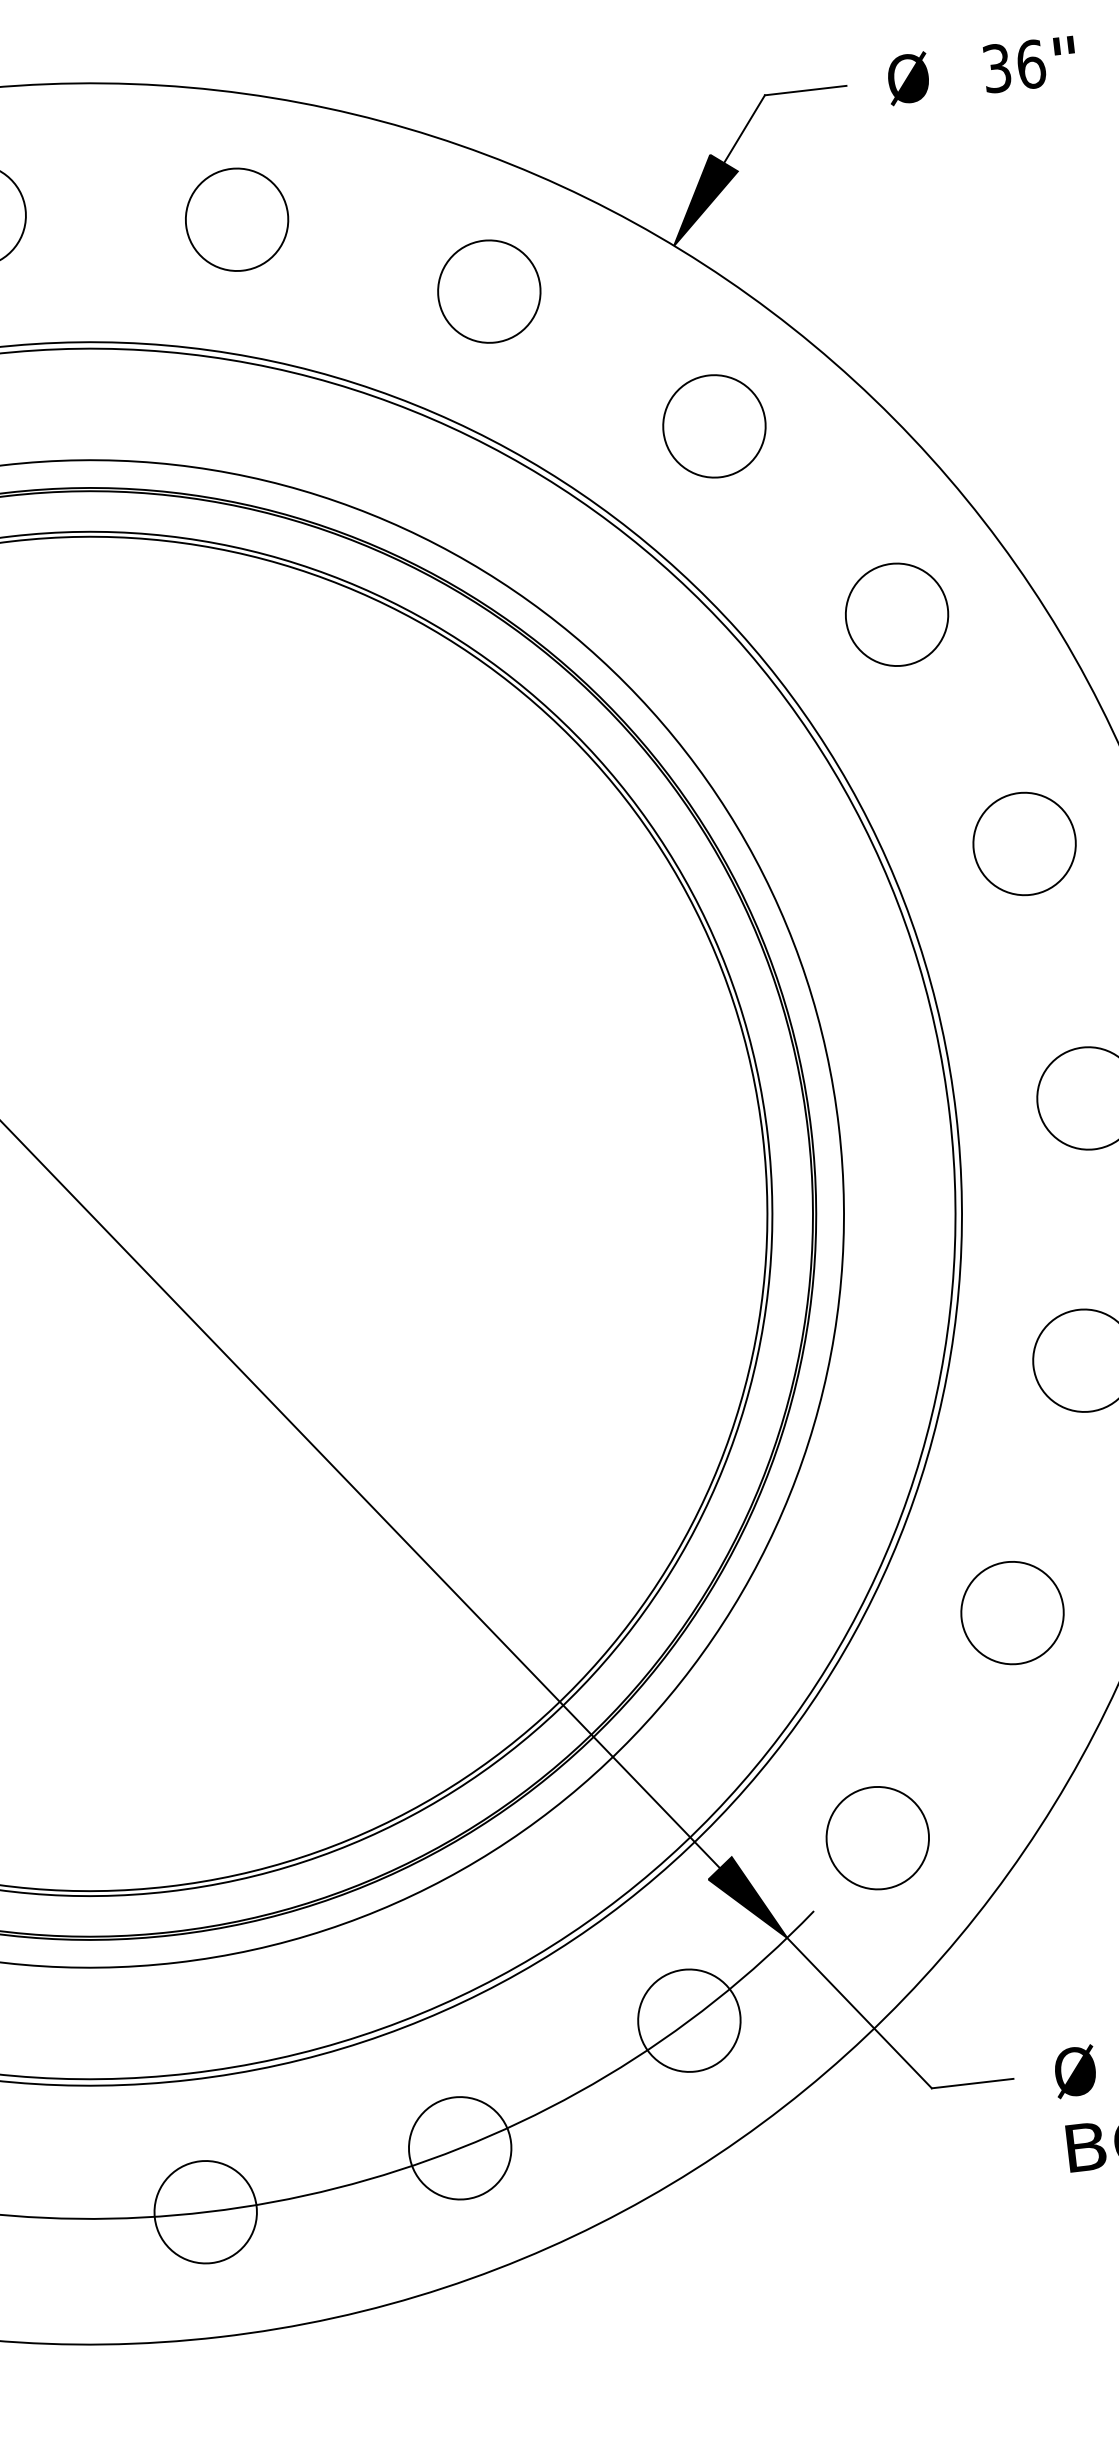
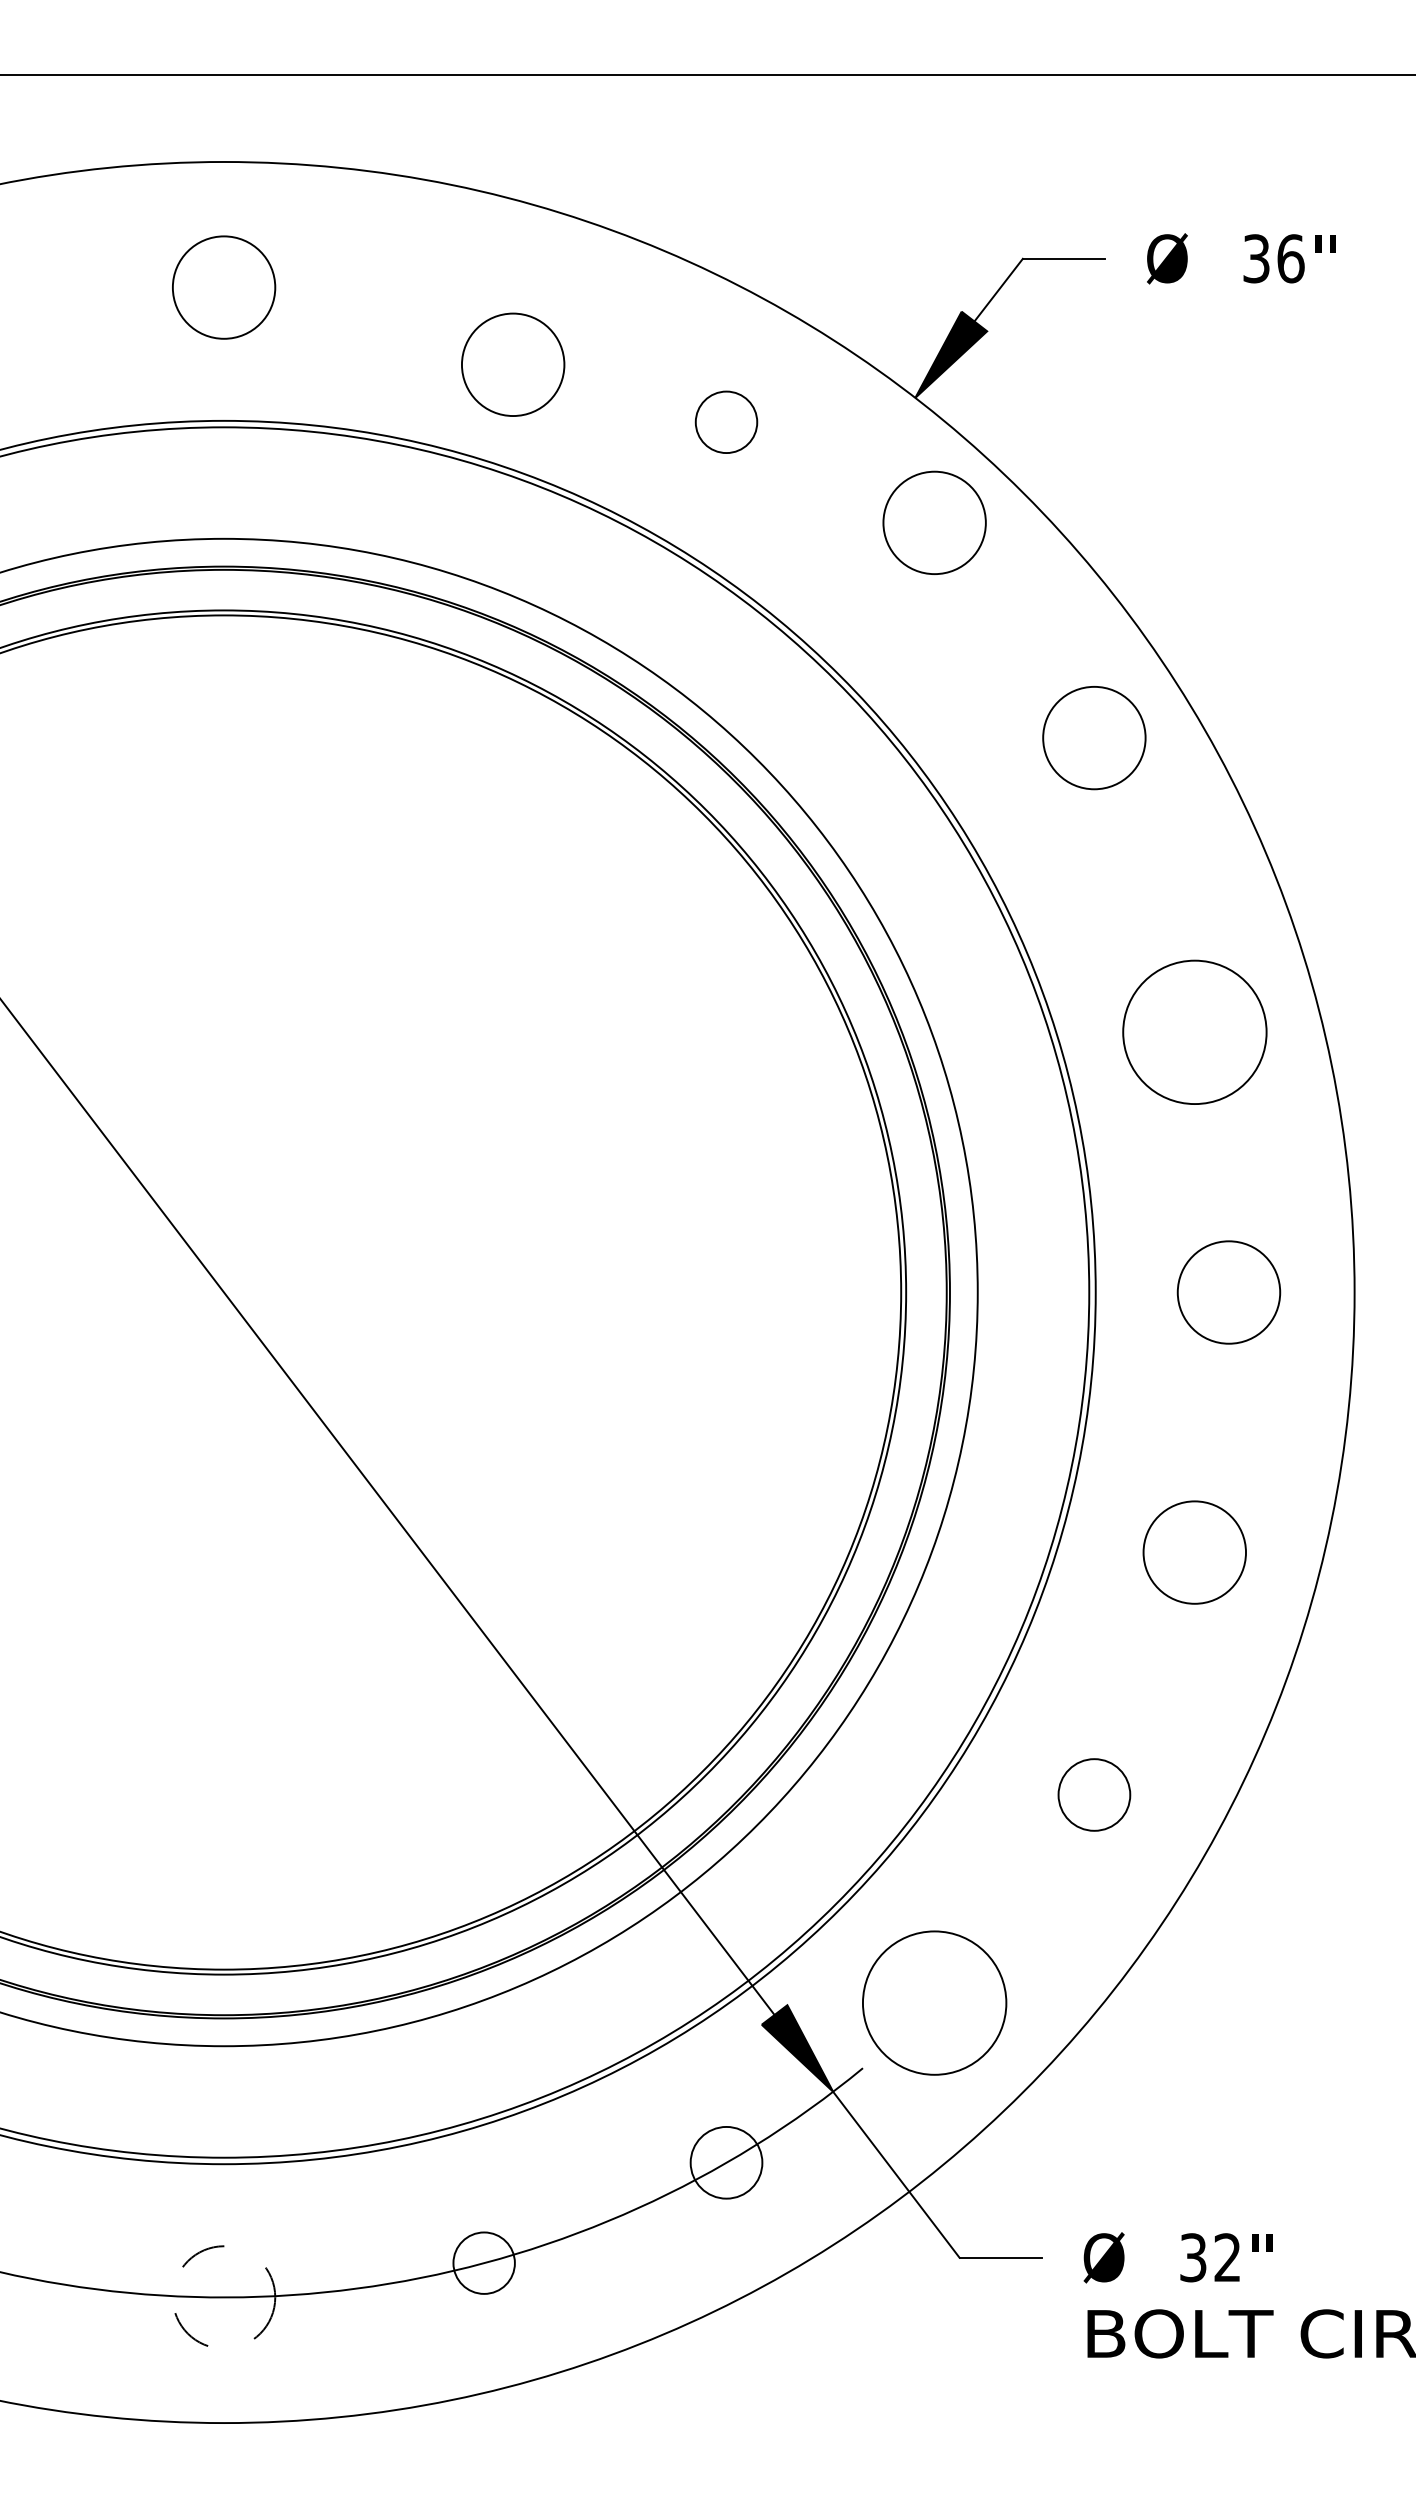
circle: (237, 219) -> (513, 364), moved
circle: (489, 291) -> (726, 422), size x0.6
circle: (714, 425) -> (934, 522), moved
circle: (897, 615) -> (1094, 738), moved
circle: (1024, 844) -> (1194, 1032), size x1.4
circle: (1012, 1612) -> (1094, 1794), size x0.7
circle: (877, 1837) -> (934, 2002), size x1.4
circle: (689, 2020) -> (726, 2162), size x0.7
circle: (459, 2147) -> (483, 2262), size x0.6
circle: (205, 2212) -> (223, 2297), solid -> dashed

